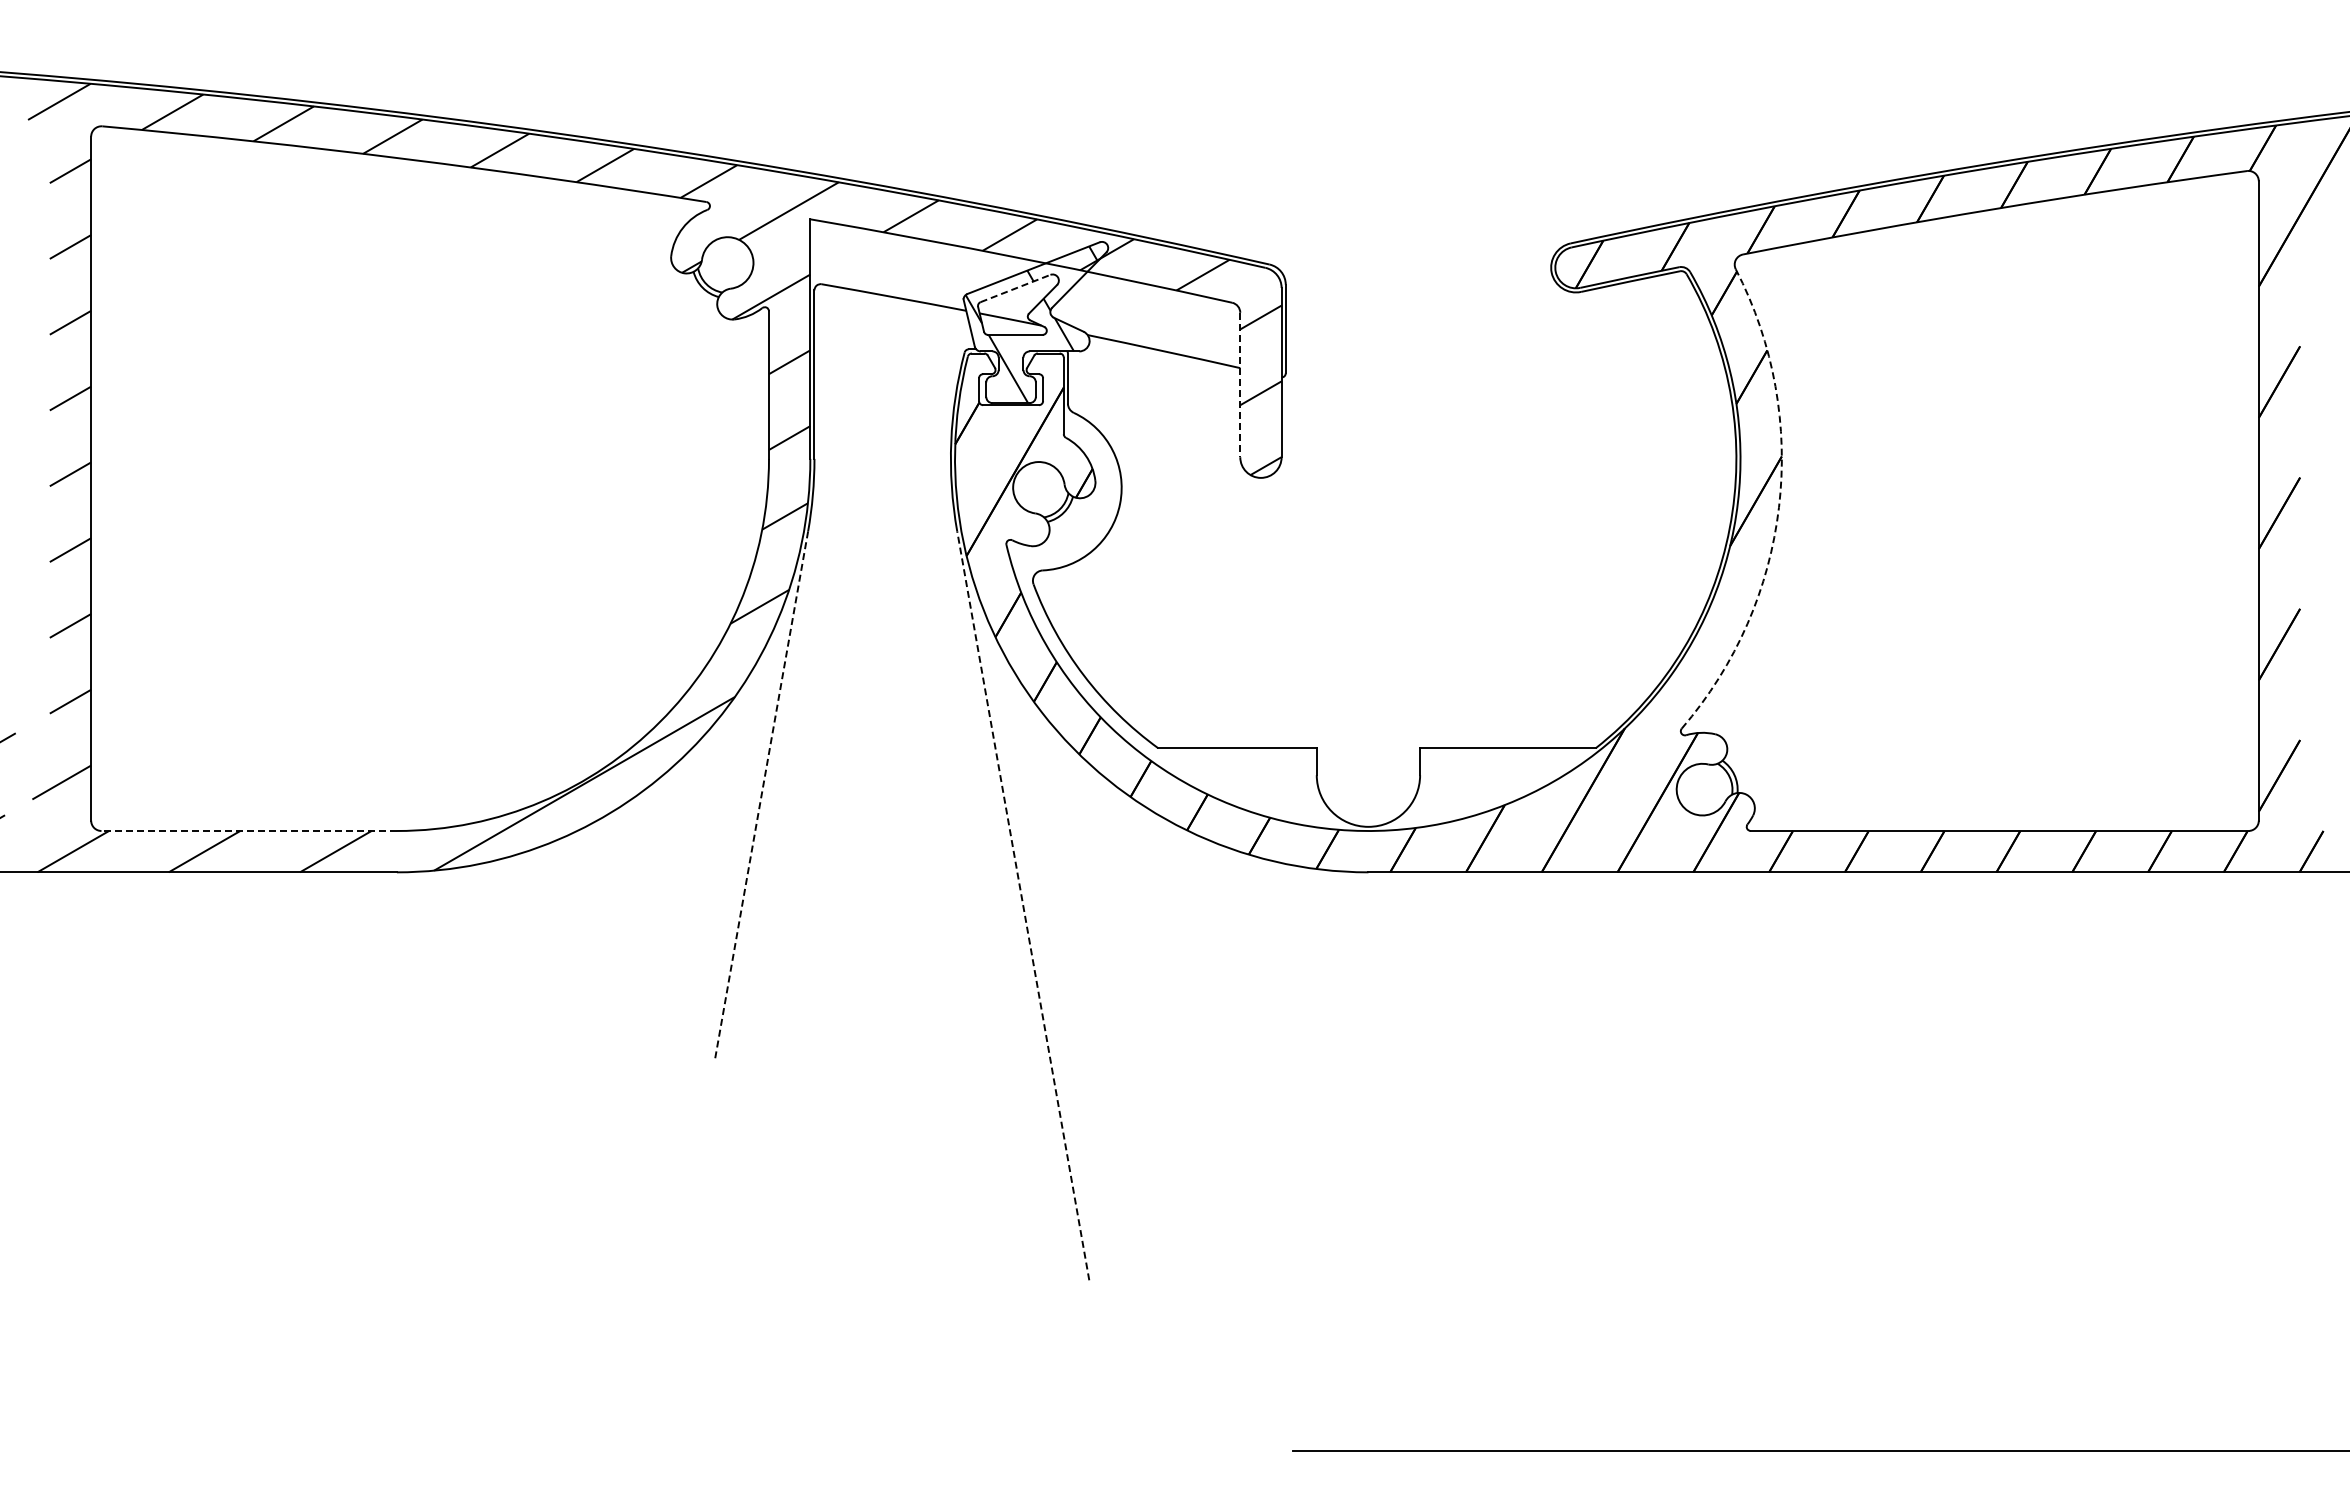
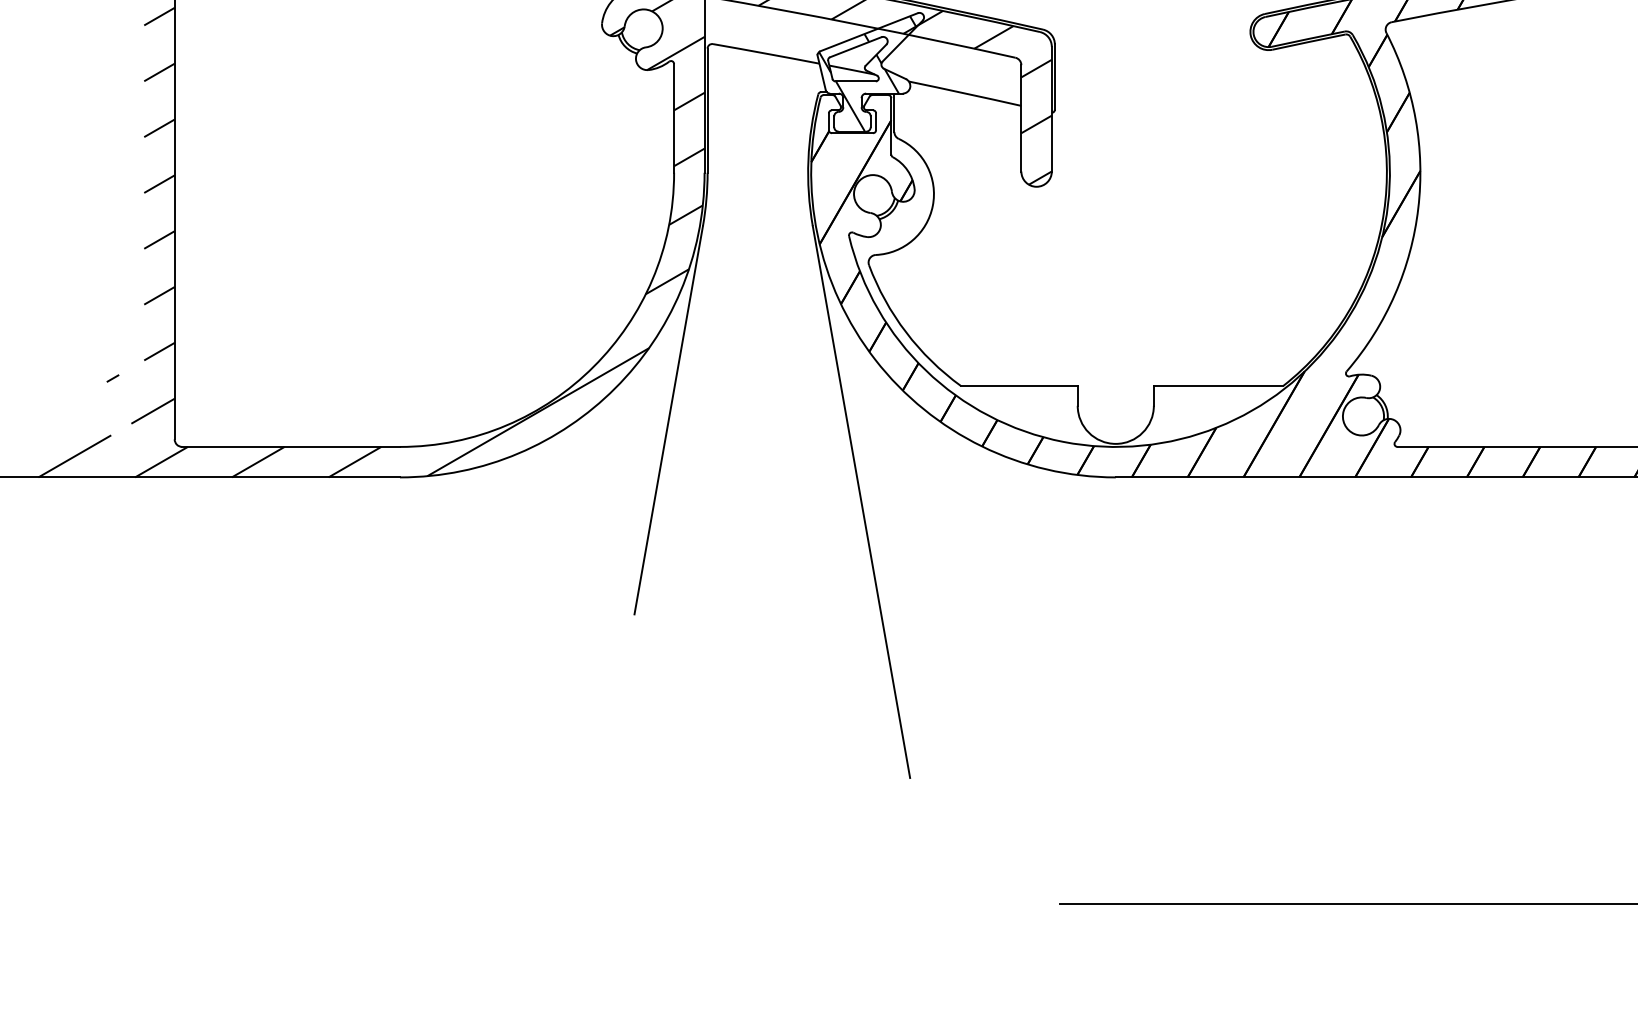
line: (1016, 288) -> (856, 47), dashed -> solid
line: (1240, 385) -> (1021, 118), dashed -> solid
arc: (1779, 507) -> (1418, 208), dashed -> solid
line: (761, 795) -> (668, 420), dashed -> solid
line: (249, 830) -> (291, 446), dashed -> solid
line: (1023, 905) -> (861, 501), dashed -> solid

